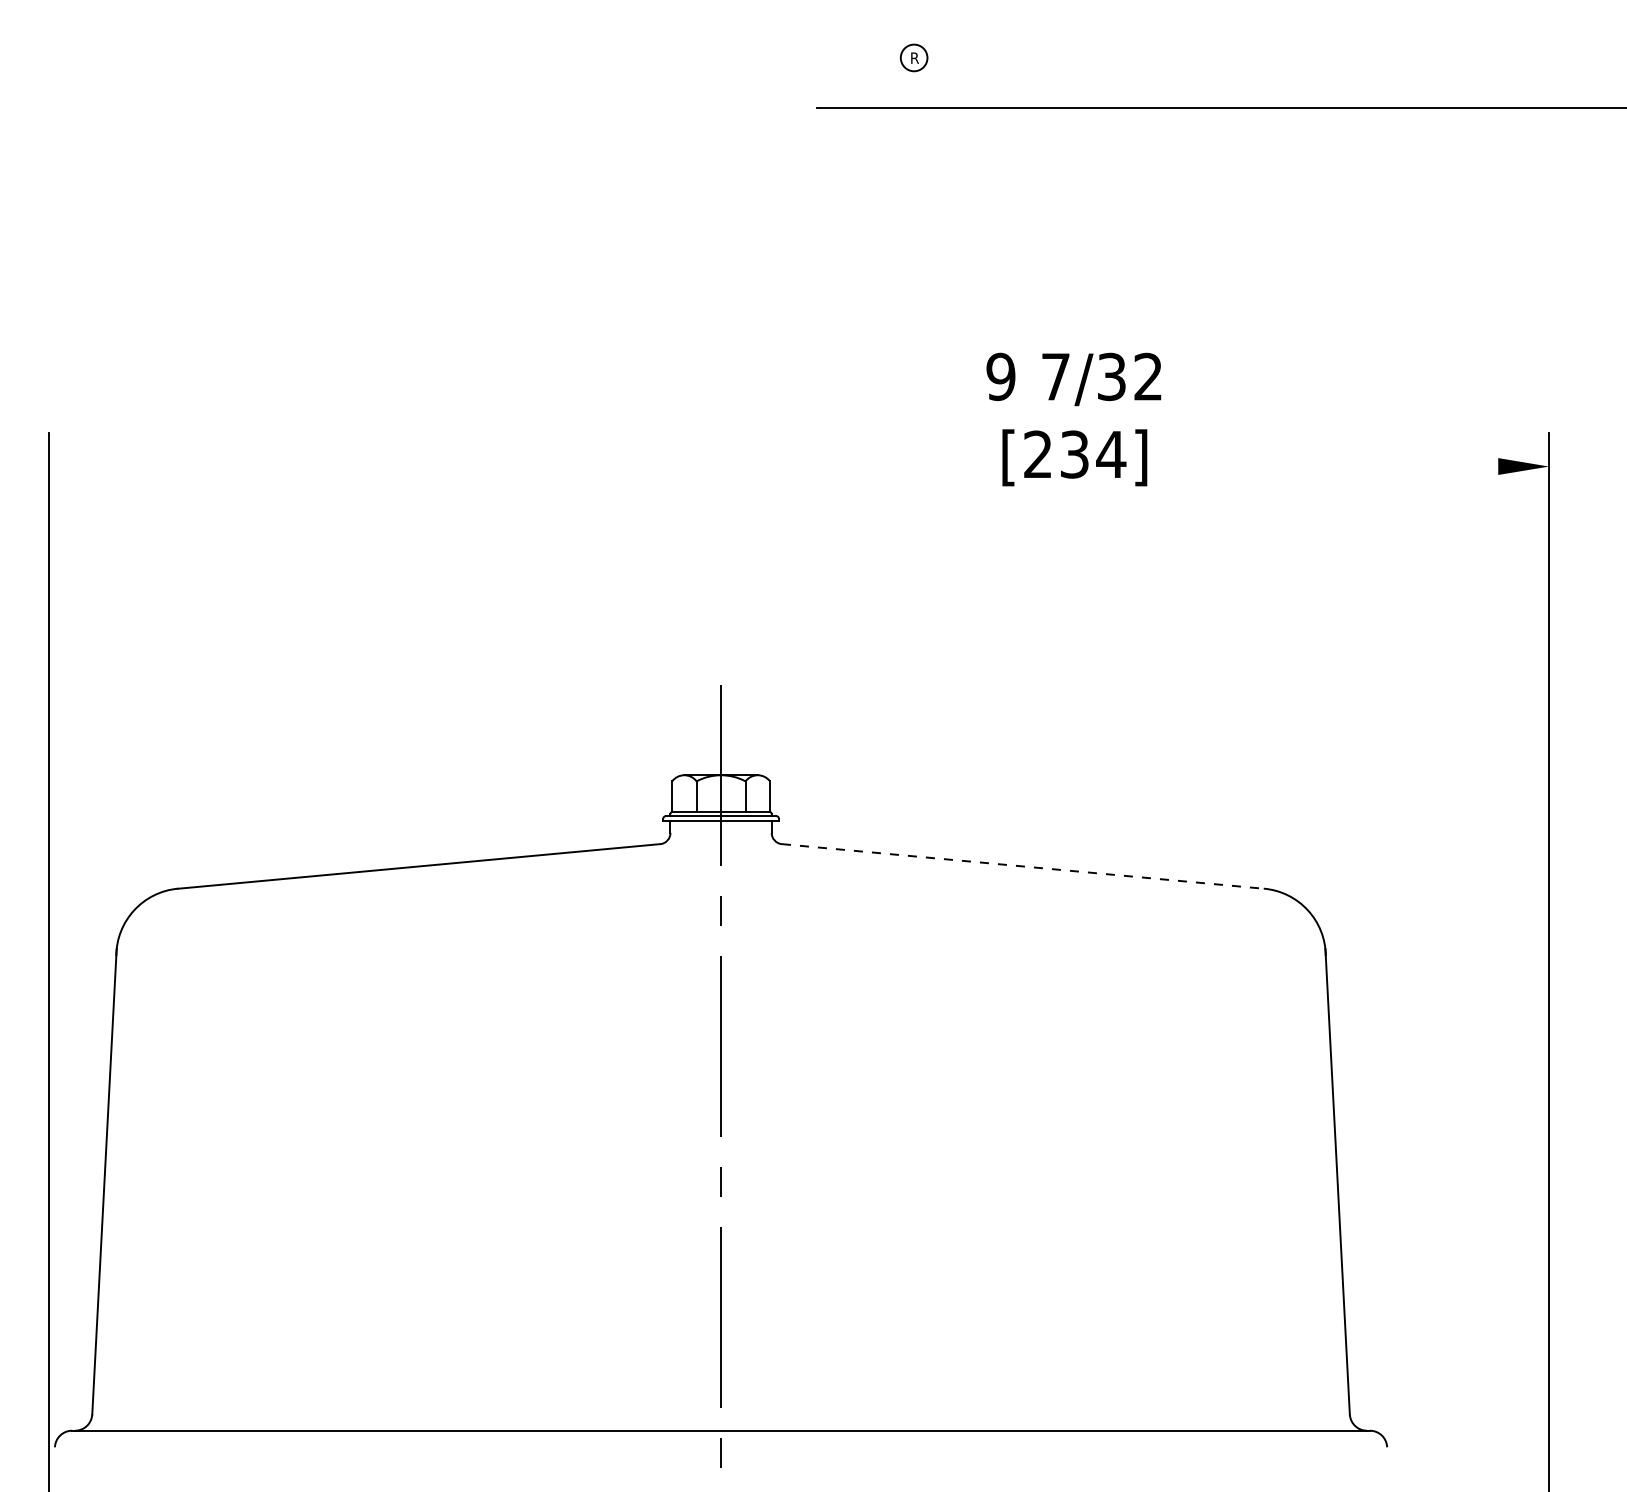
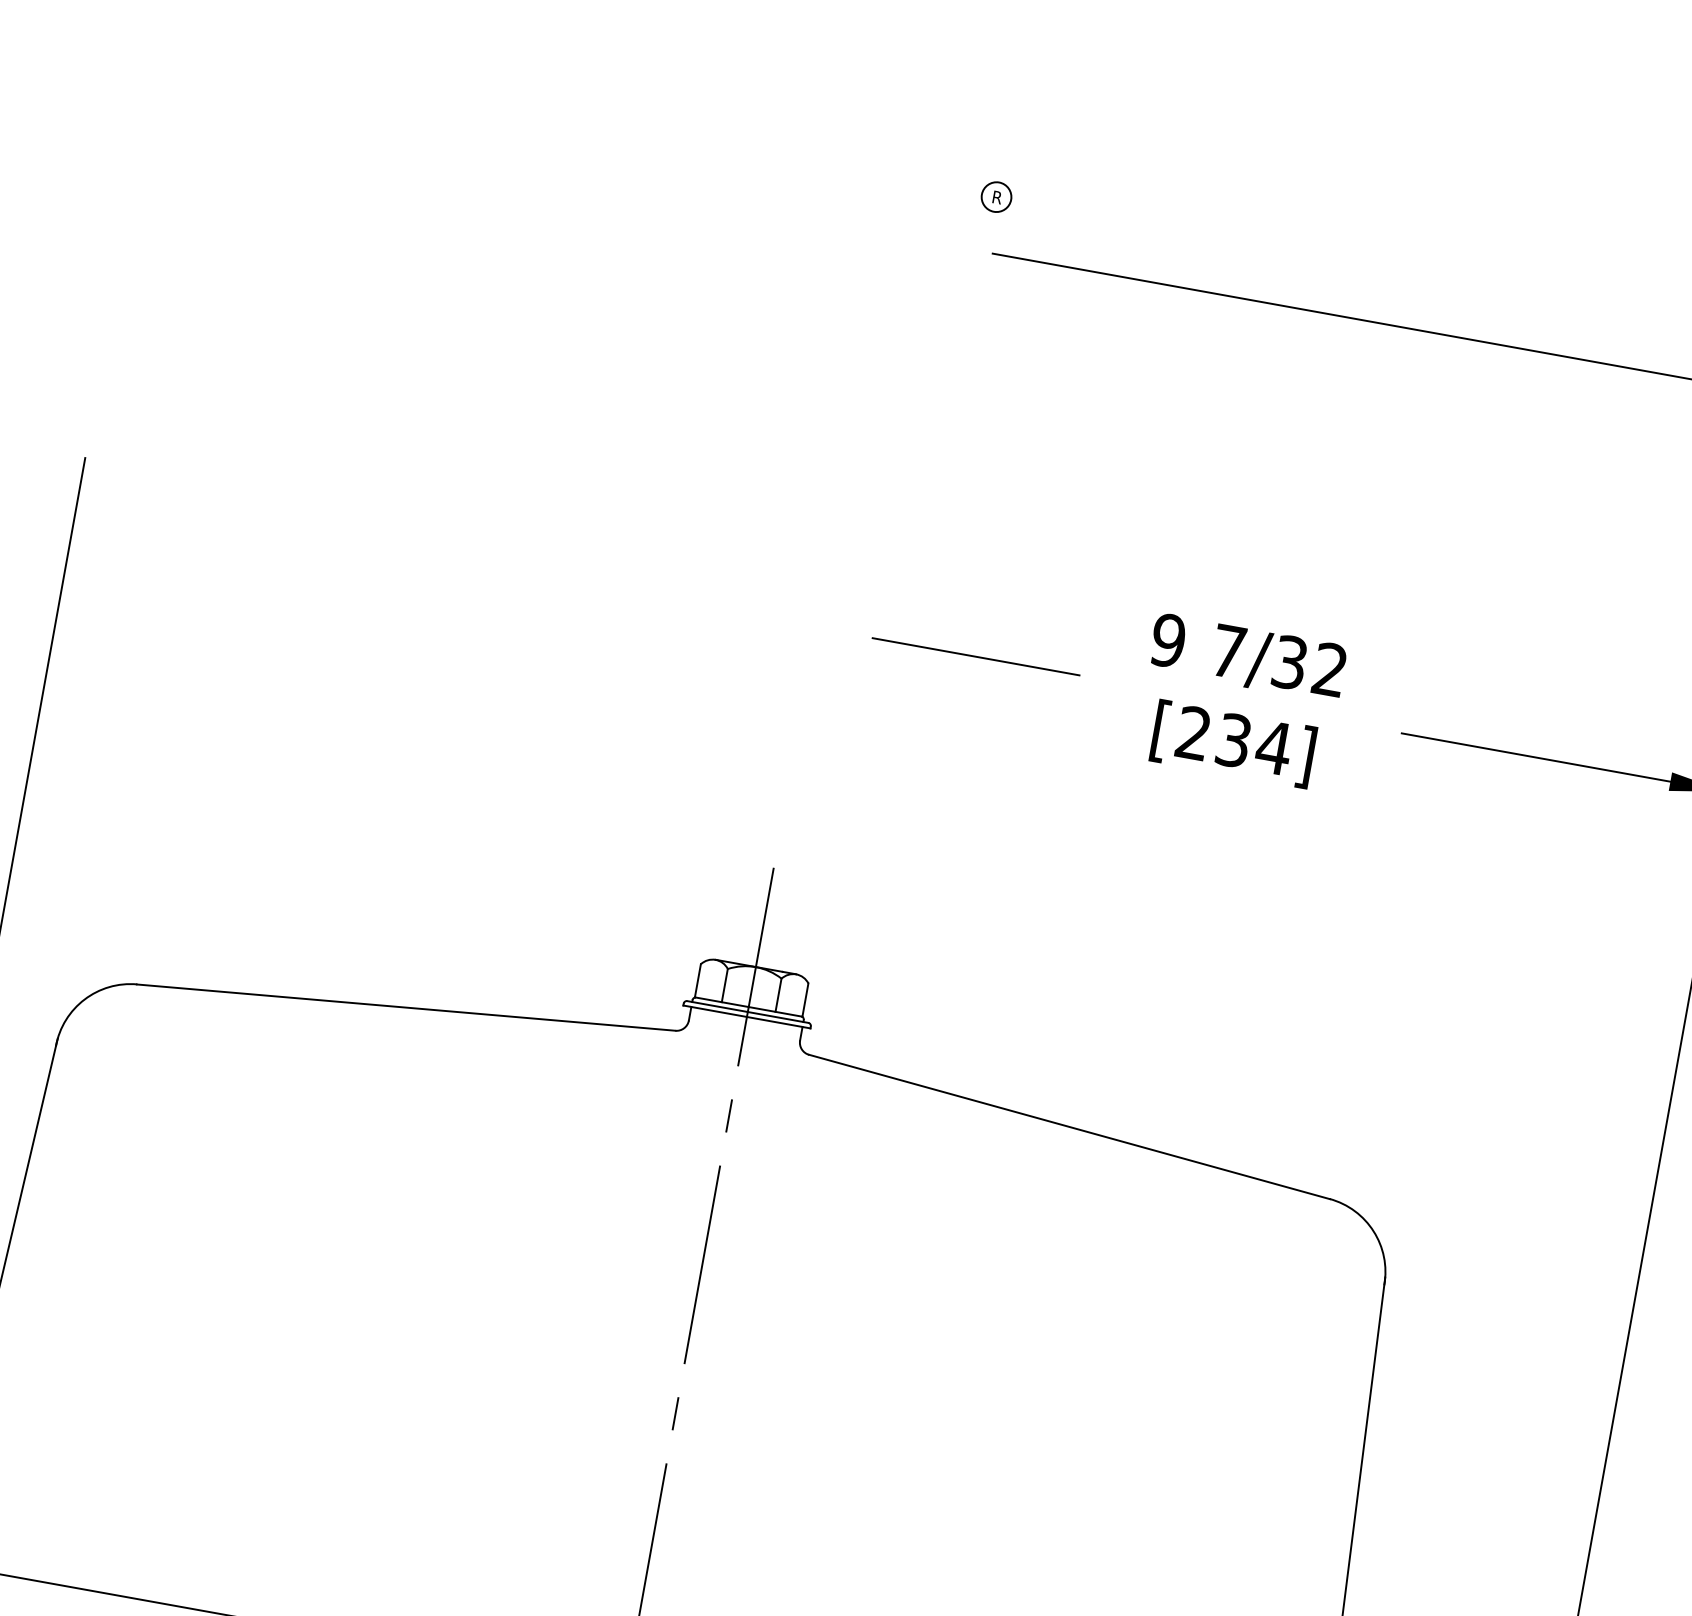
part: (914, 57) -> (997, 196), moved
text: (1073, 419) -> (1239, 701), moved
line: (865, 466) -> (975, 656), added
line: (1375, 466) -> (1535, 757), added
line: (1023, 866) -> (1069, 1127), dashed -> solid

